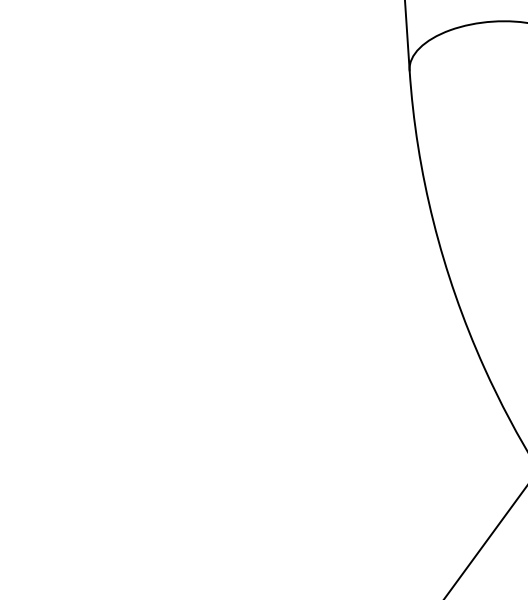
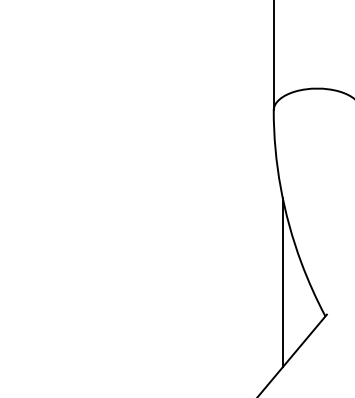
line: (449, 408) -> (282, 282), added

